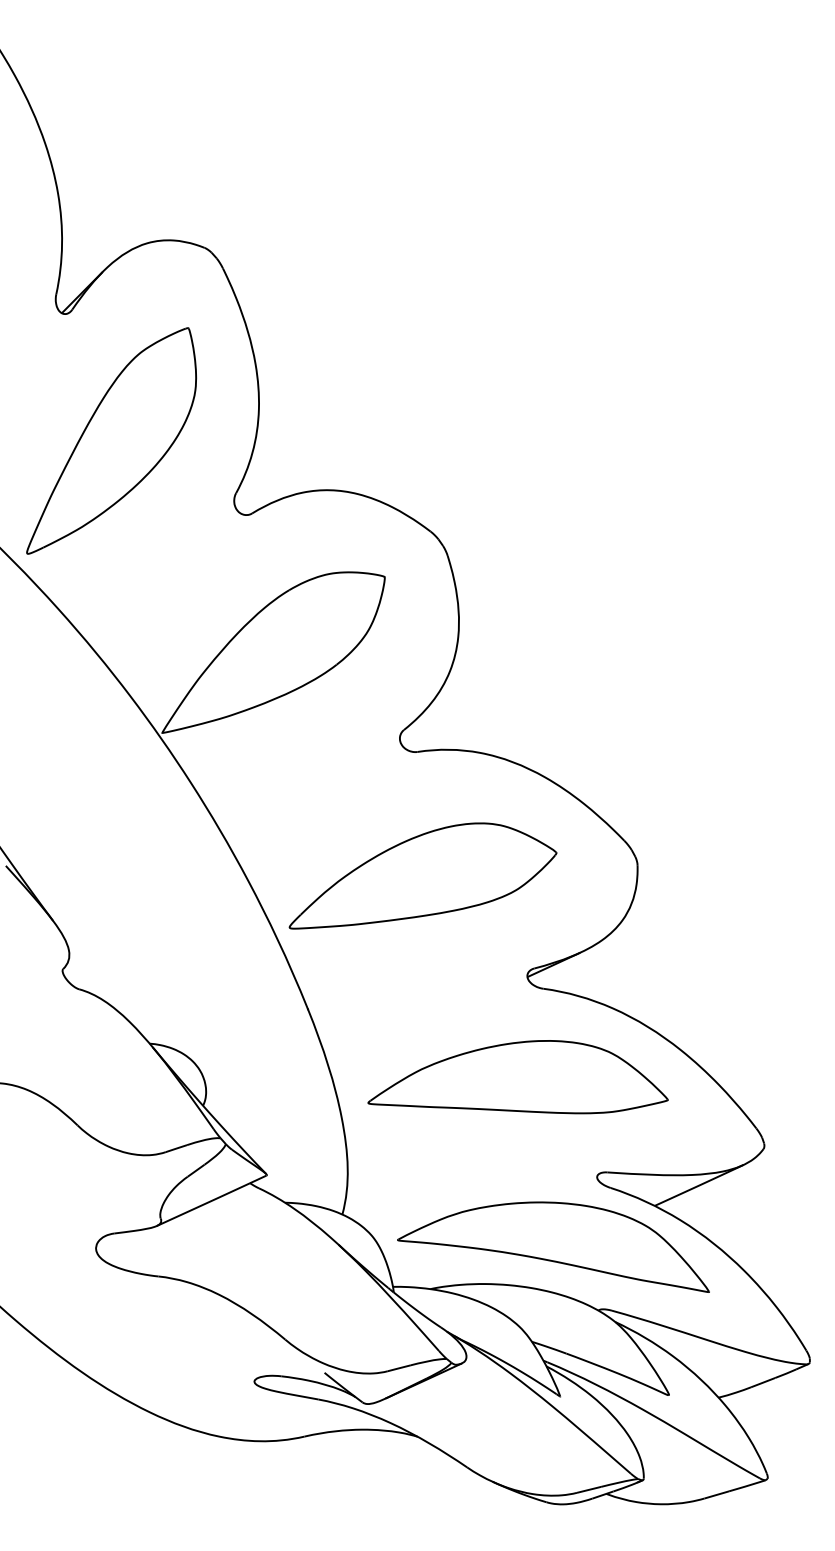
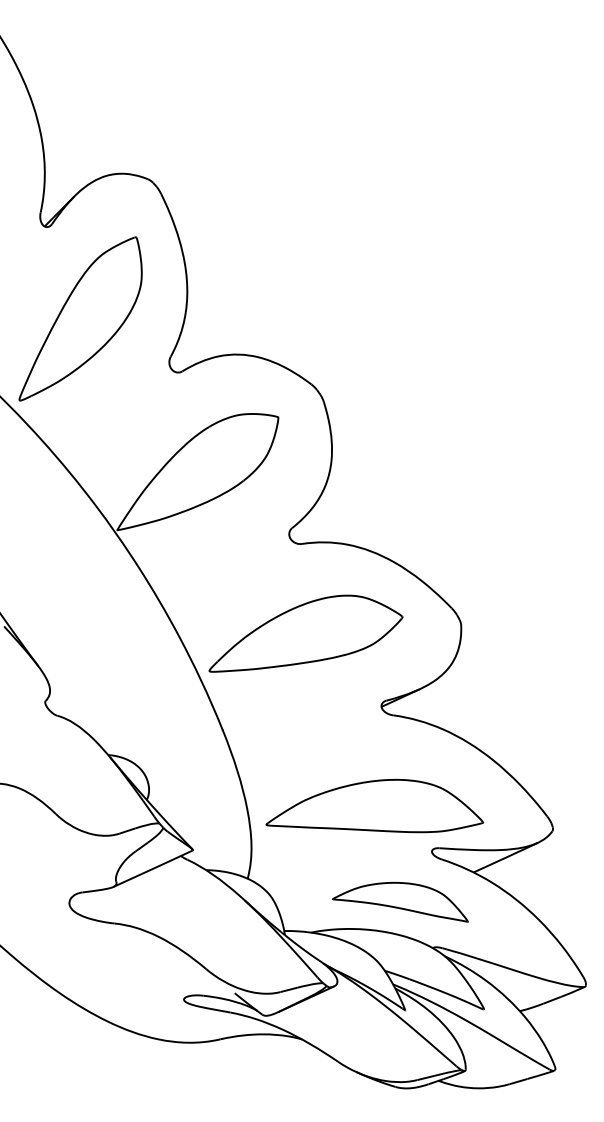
part: (517, 1077) -> (374, 806), moved
part: (553, 1246) -> (400, 901), size x0.6

